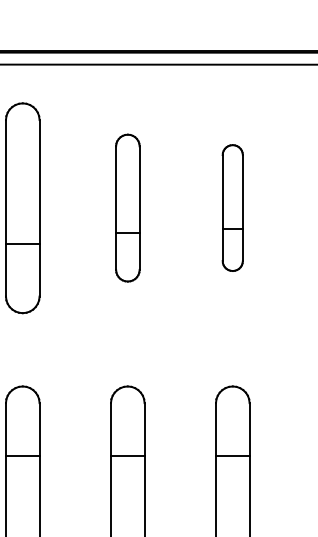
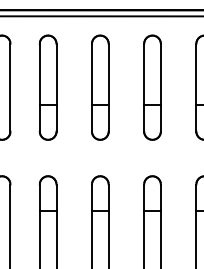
part: (128, 207) -> (100, 87), size x1.43
part: (232, 207) -> (152, 87), size x1.67

